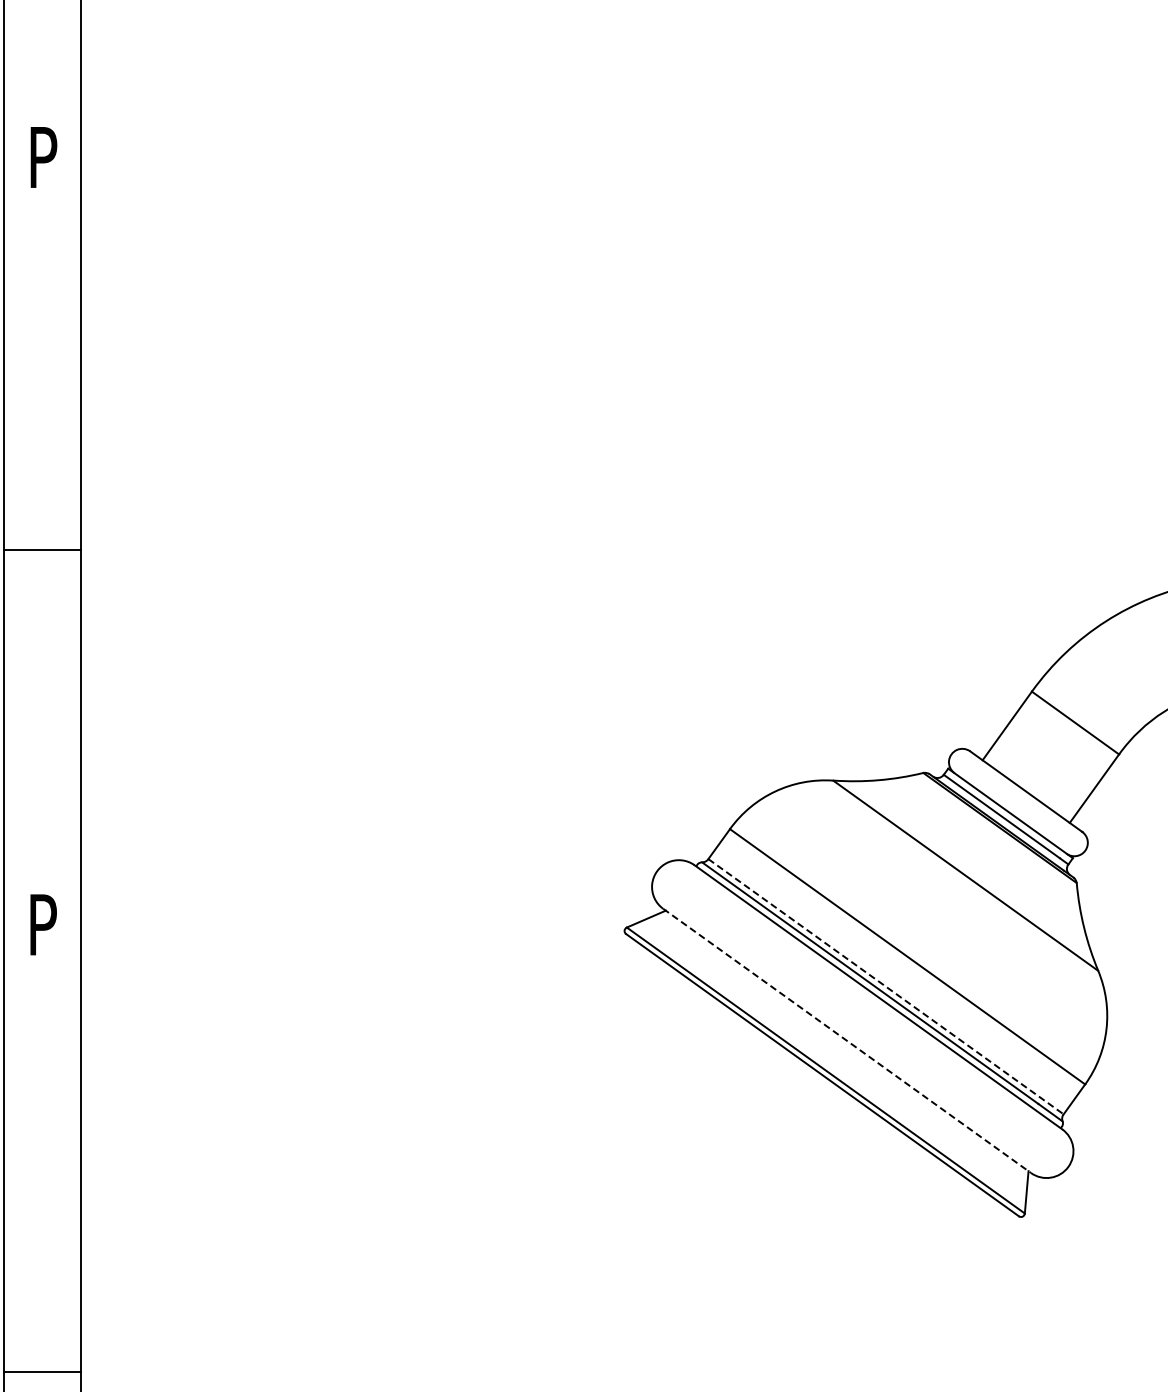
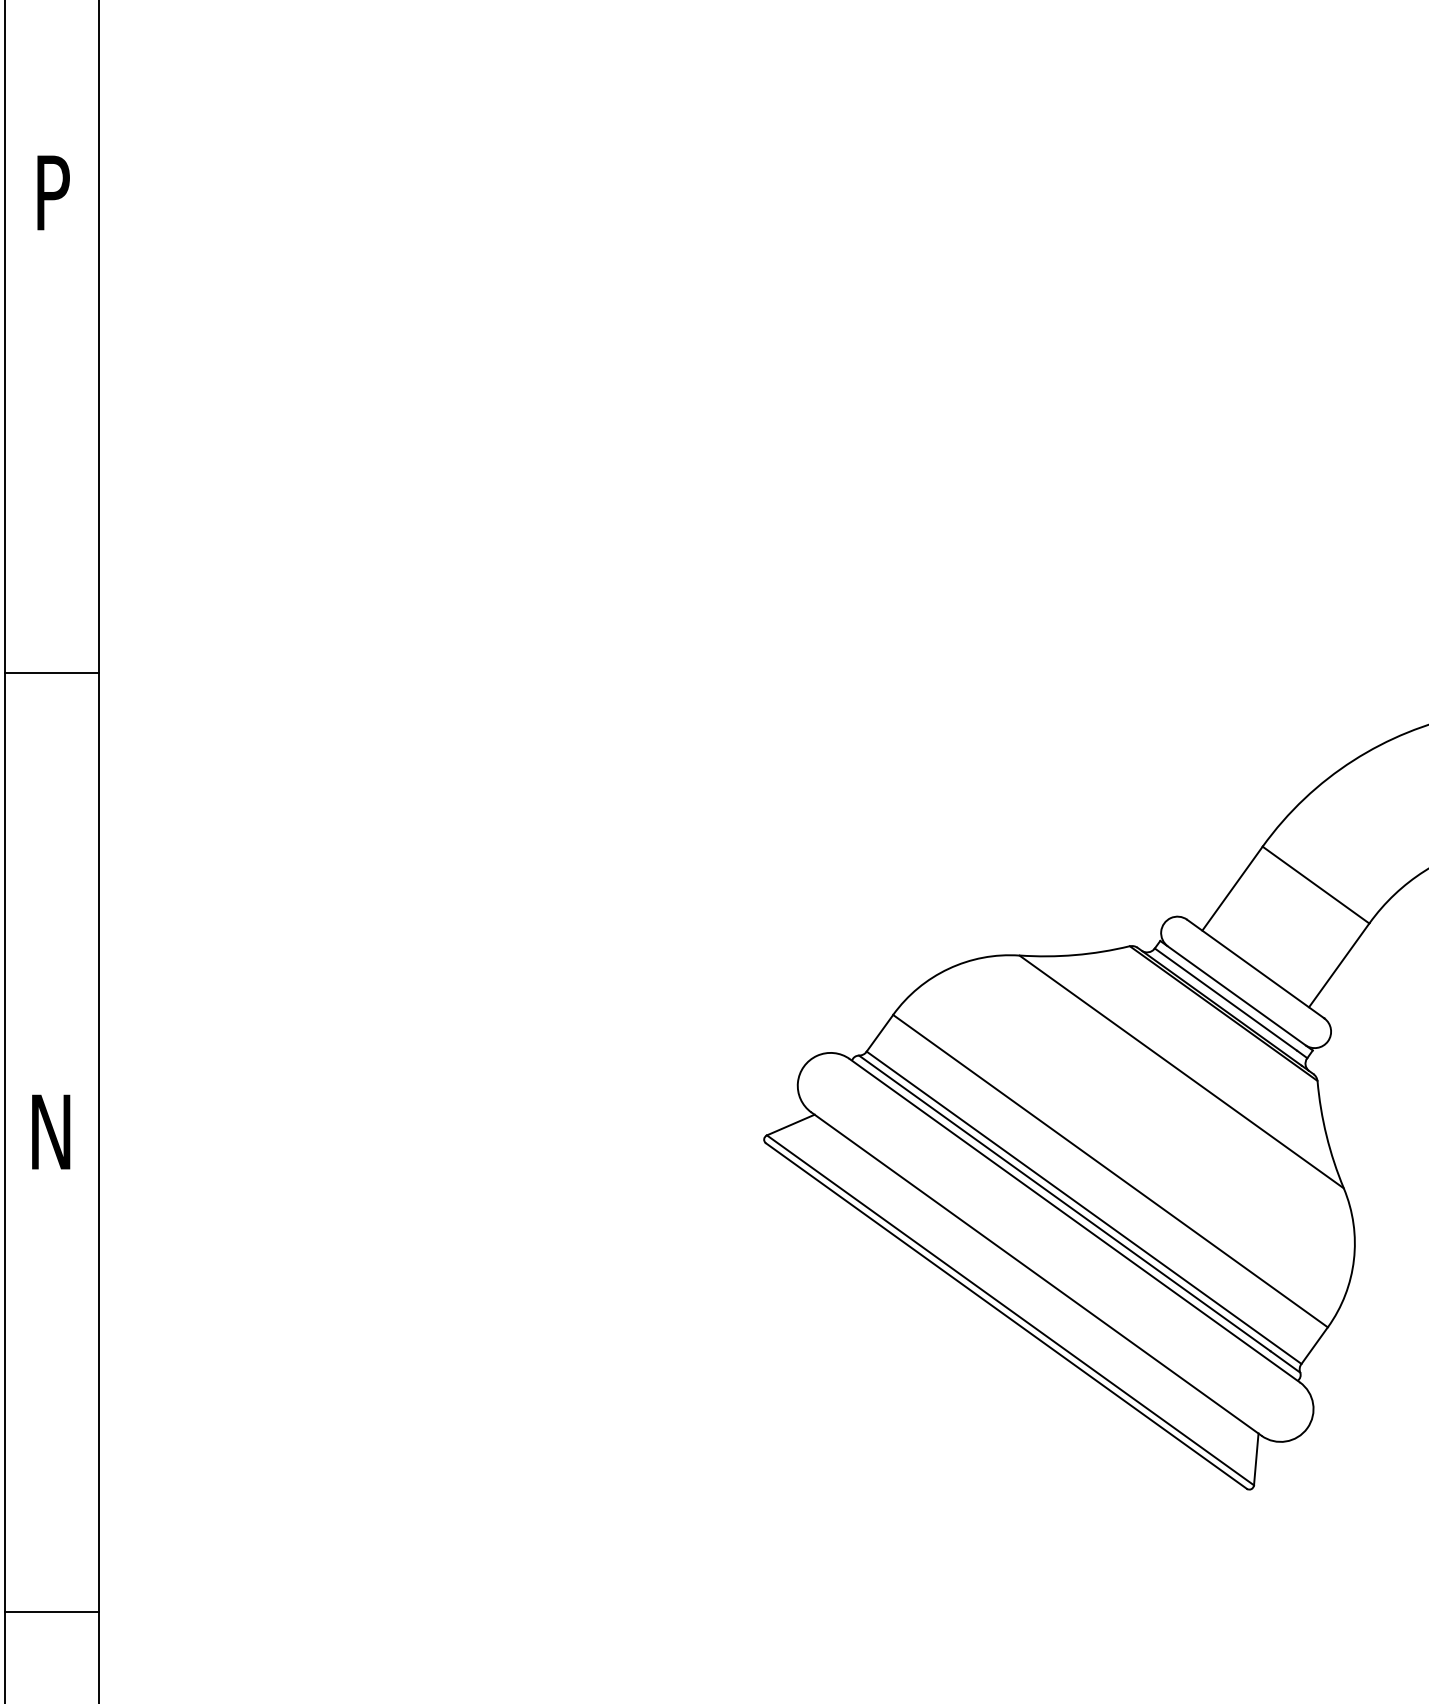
text: (41, 924) -> (50, 1131), P -> N
line: (886, 986) -> (1084, 1207), dashed -> solid
line: (847, 1041) -> (1036, 1274), dashed -> solid
line: (42, 1372) -> (51, 1612), moved

